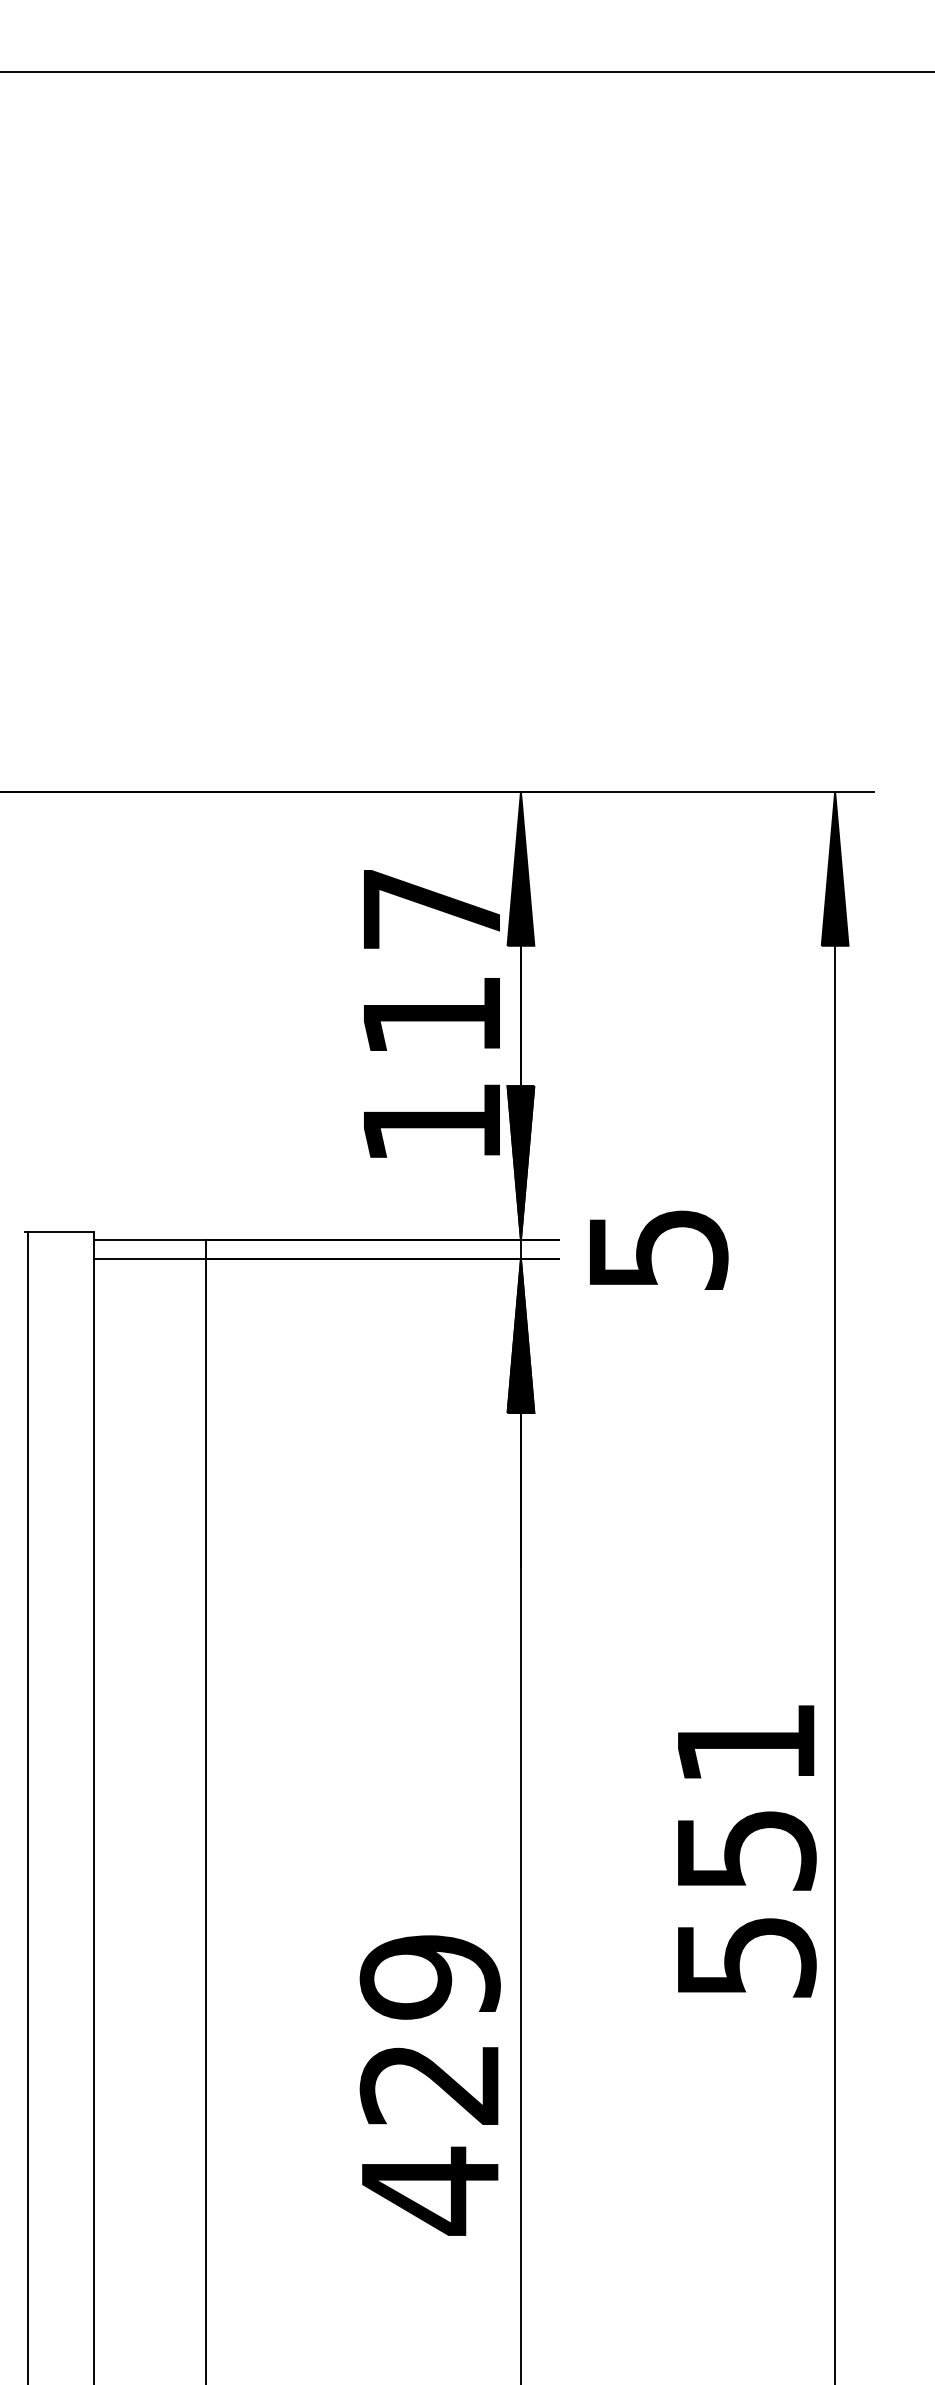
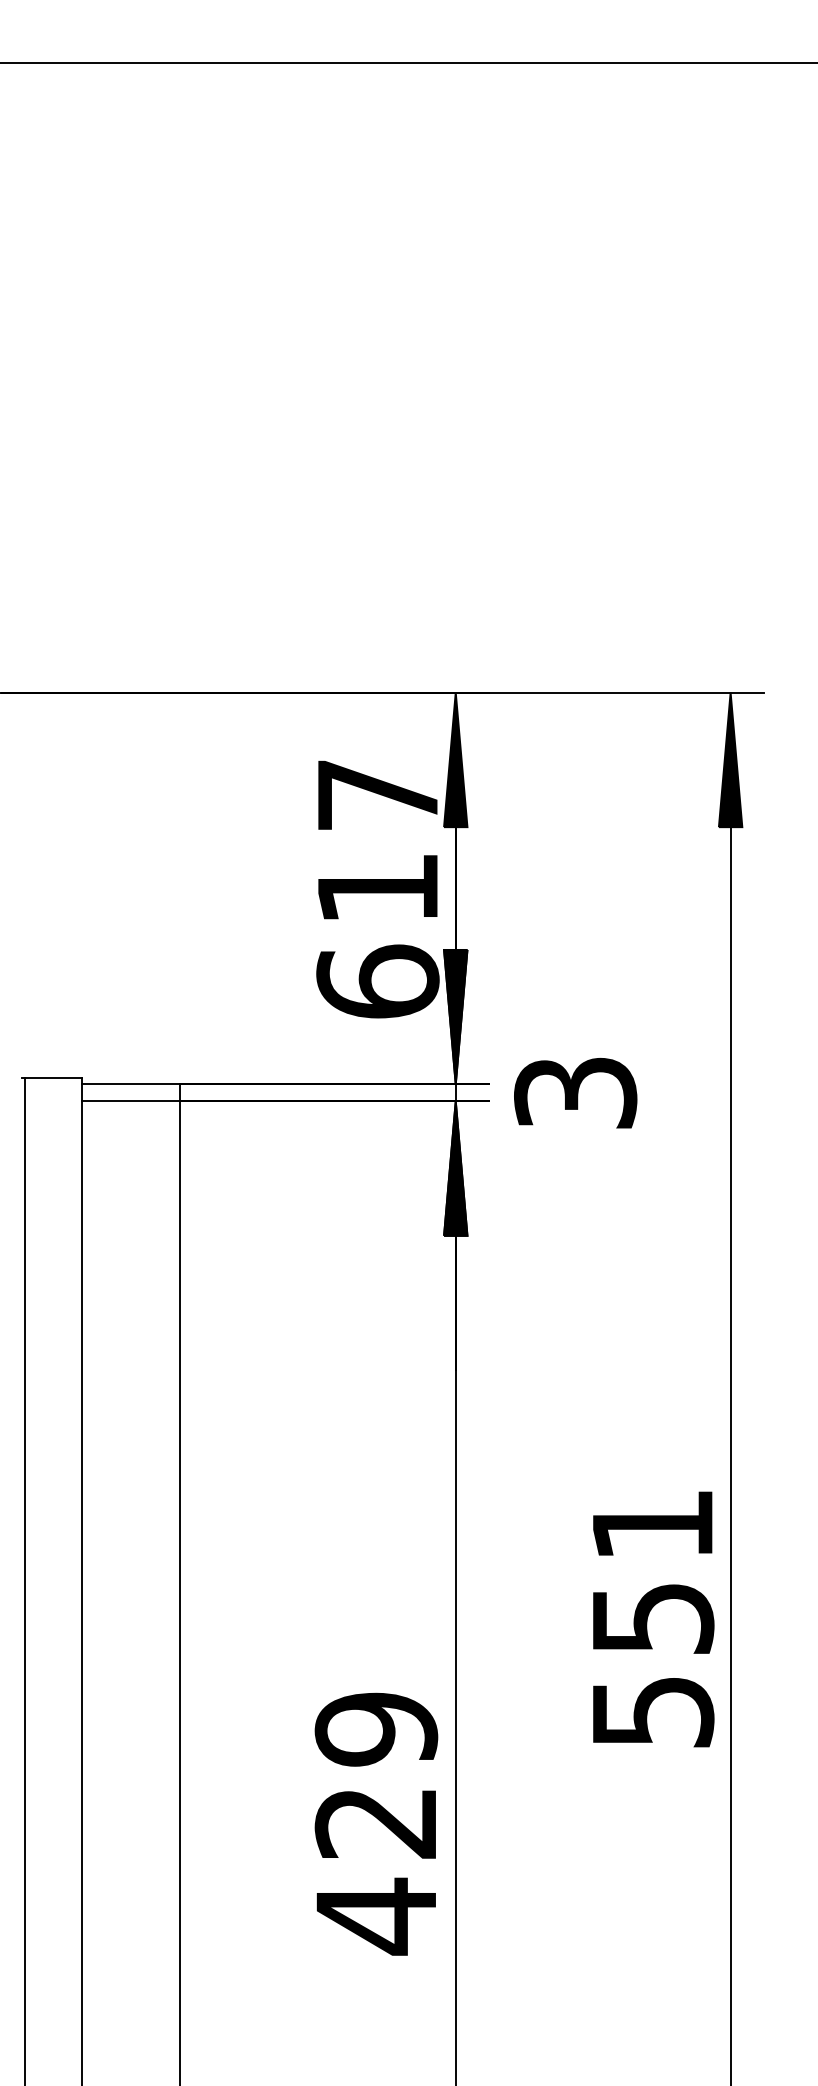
text: (431, 1122) -> (377, 981), 117 -> 617
text: (657, 1249) -> (575, 1092), 5 -> 3

